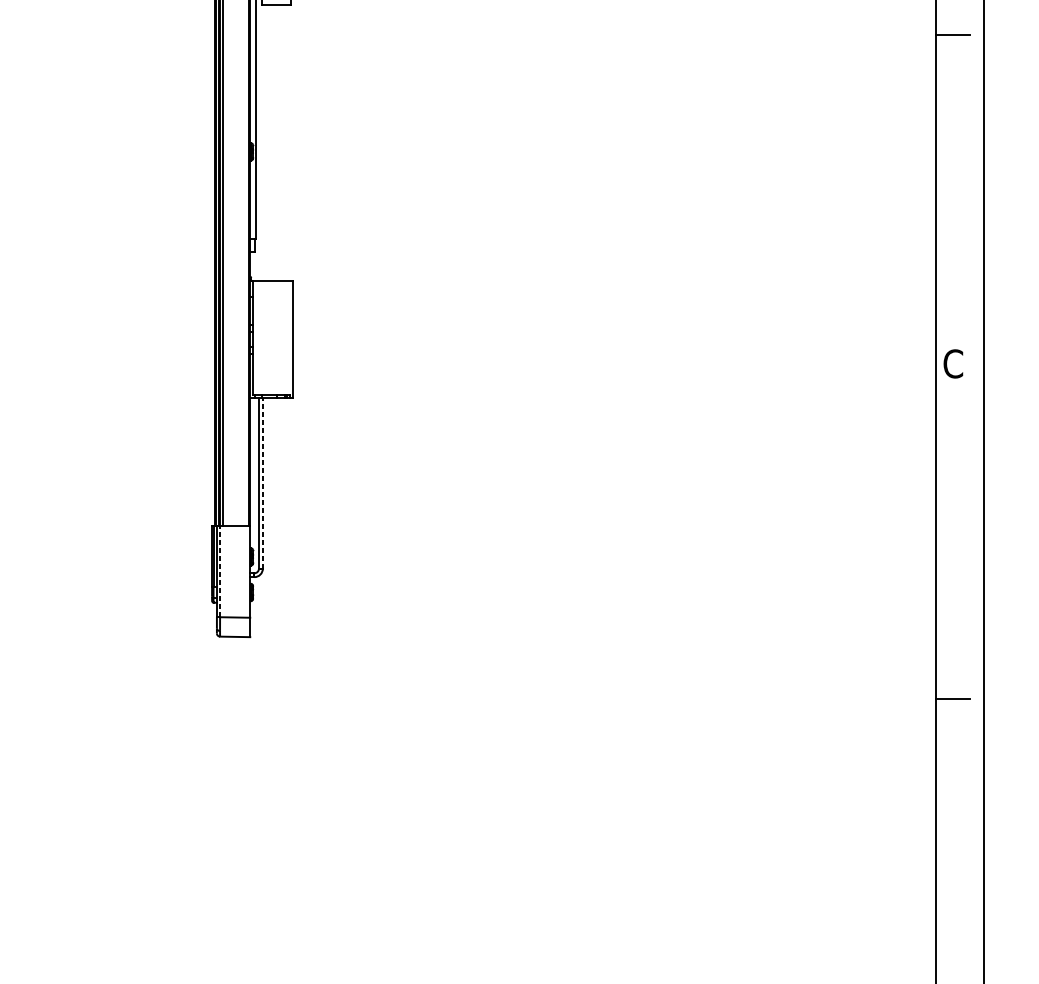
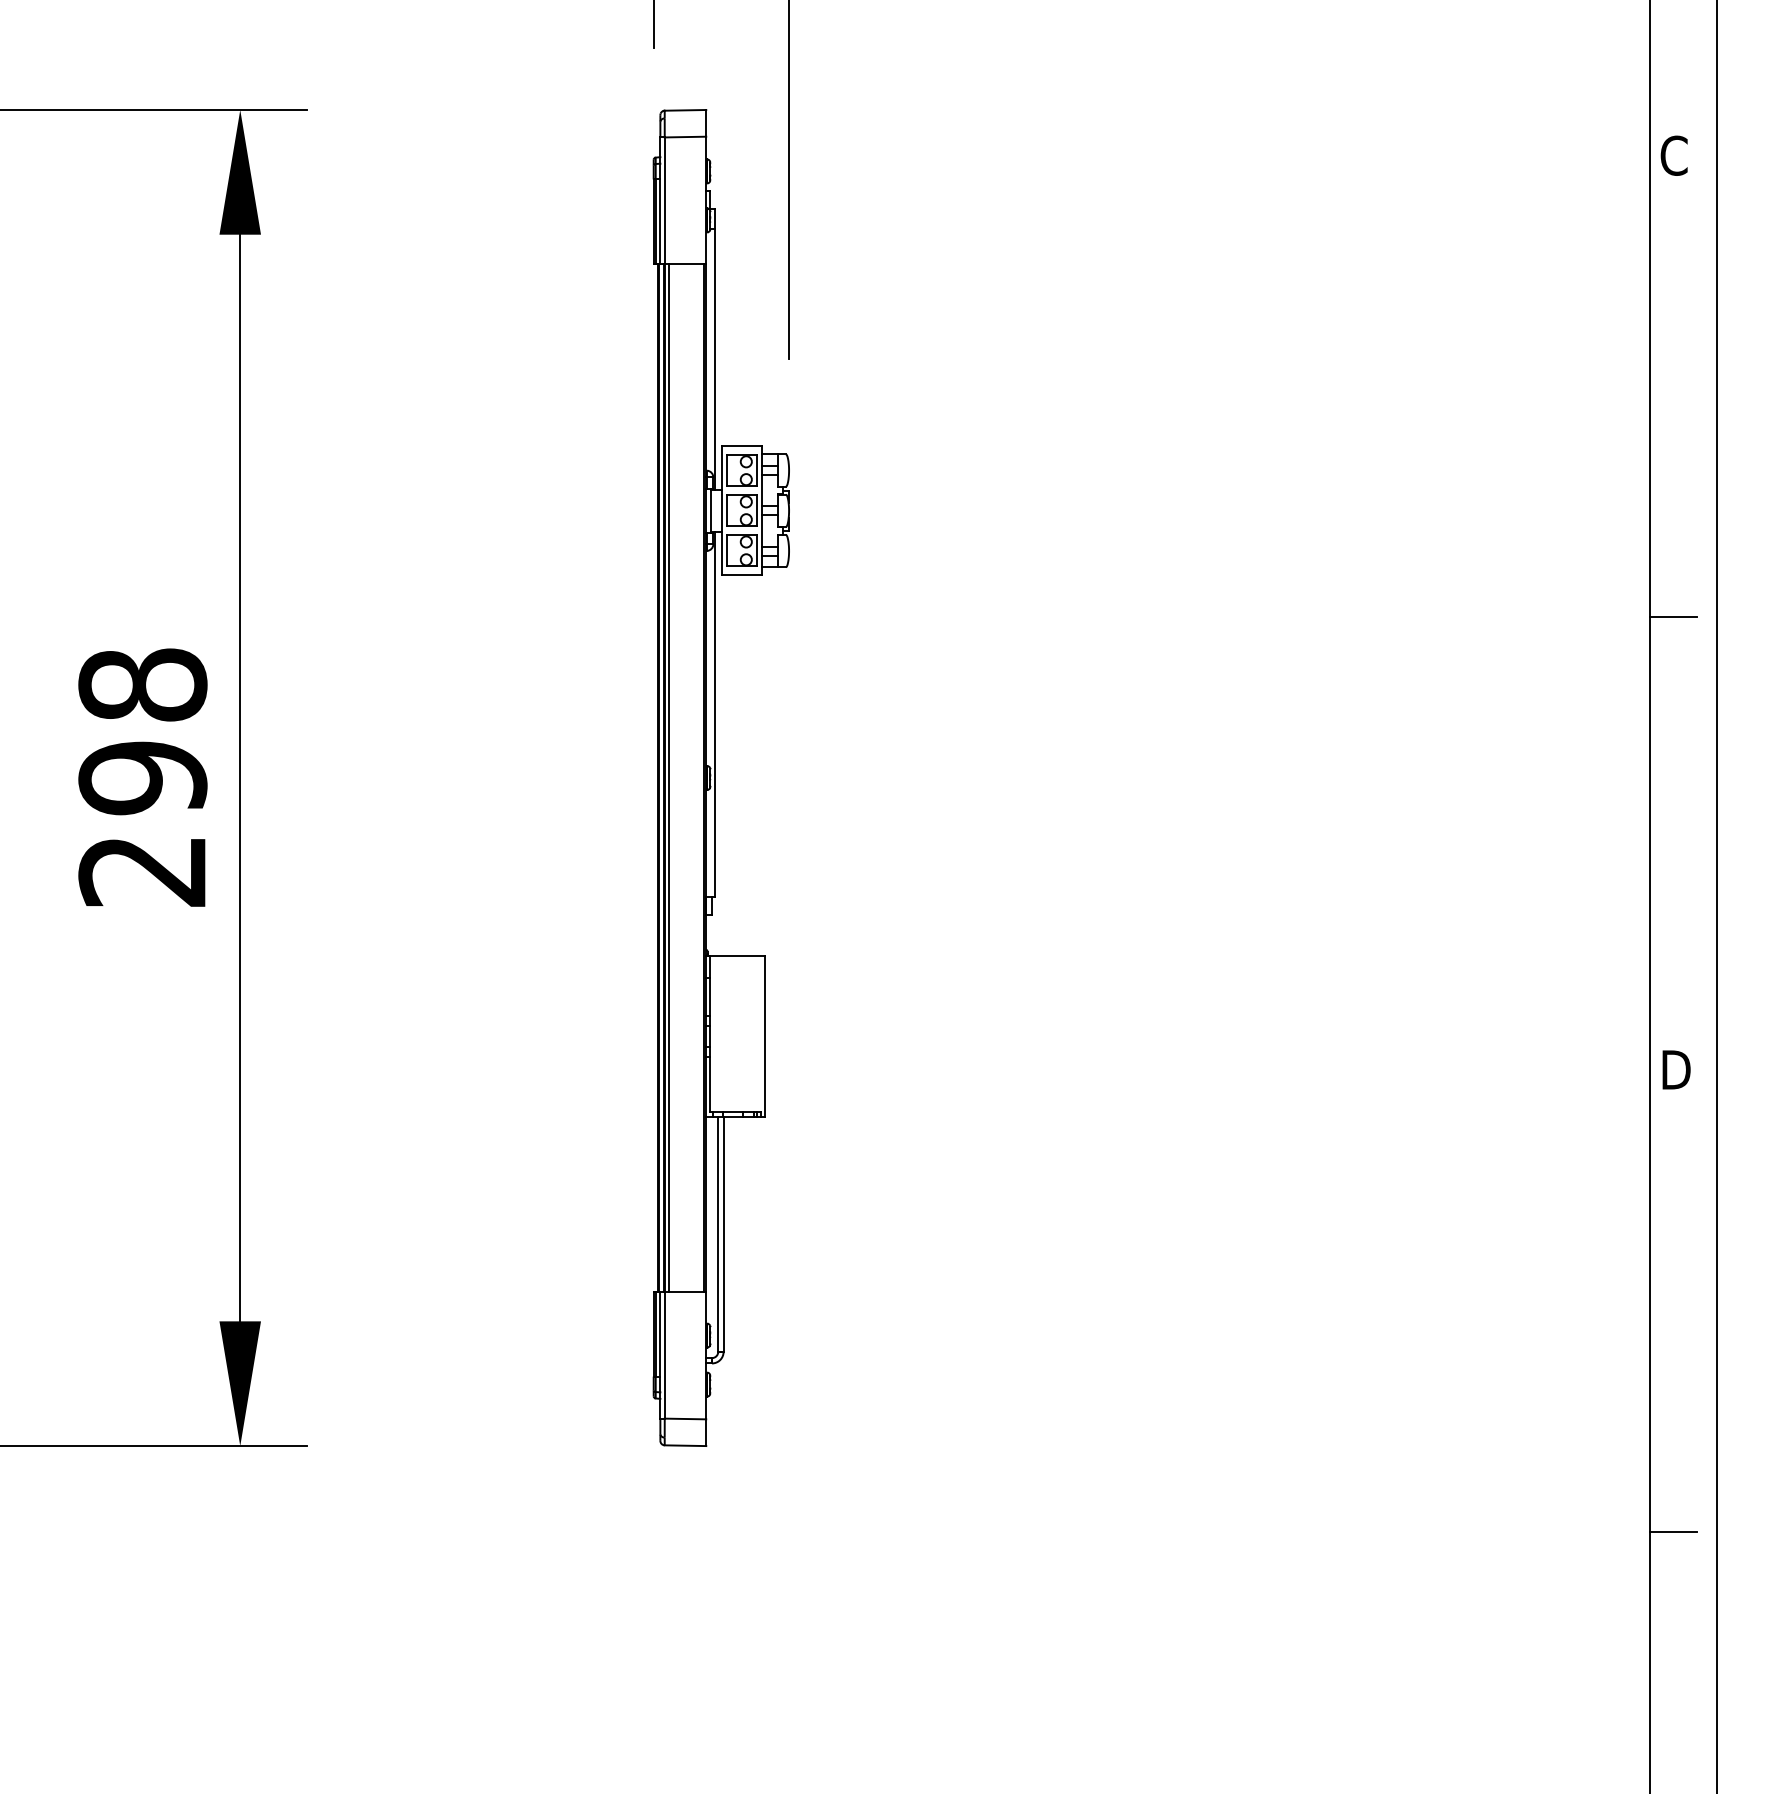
text: (954, 363) -> (1675, 1069), C -> D
line: (262, 483) -> (723, 1234), dashed -> solid
line: (219, 571) -> (664, 1355), dashed -> solid

